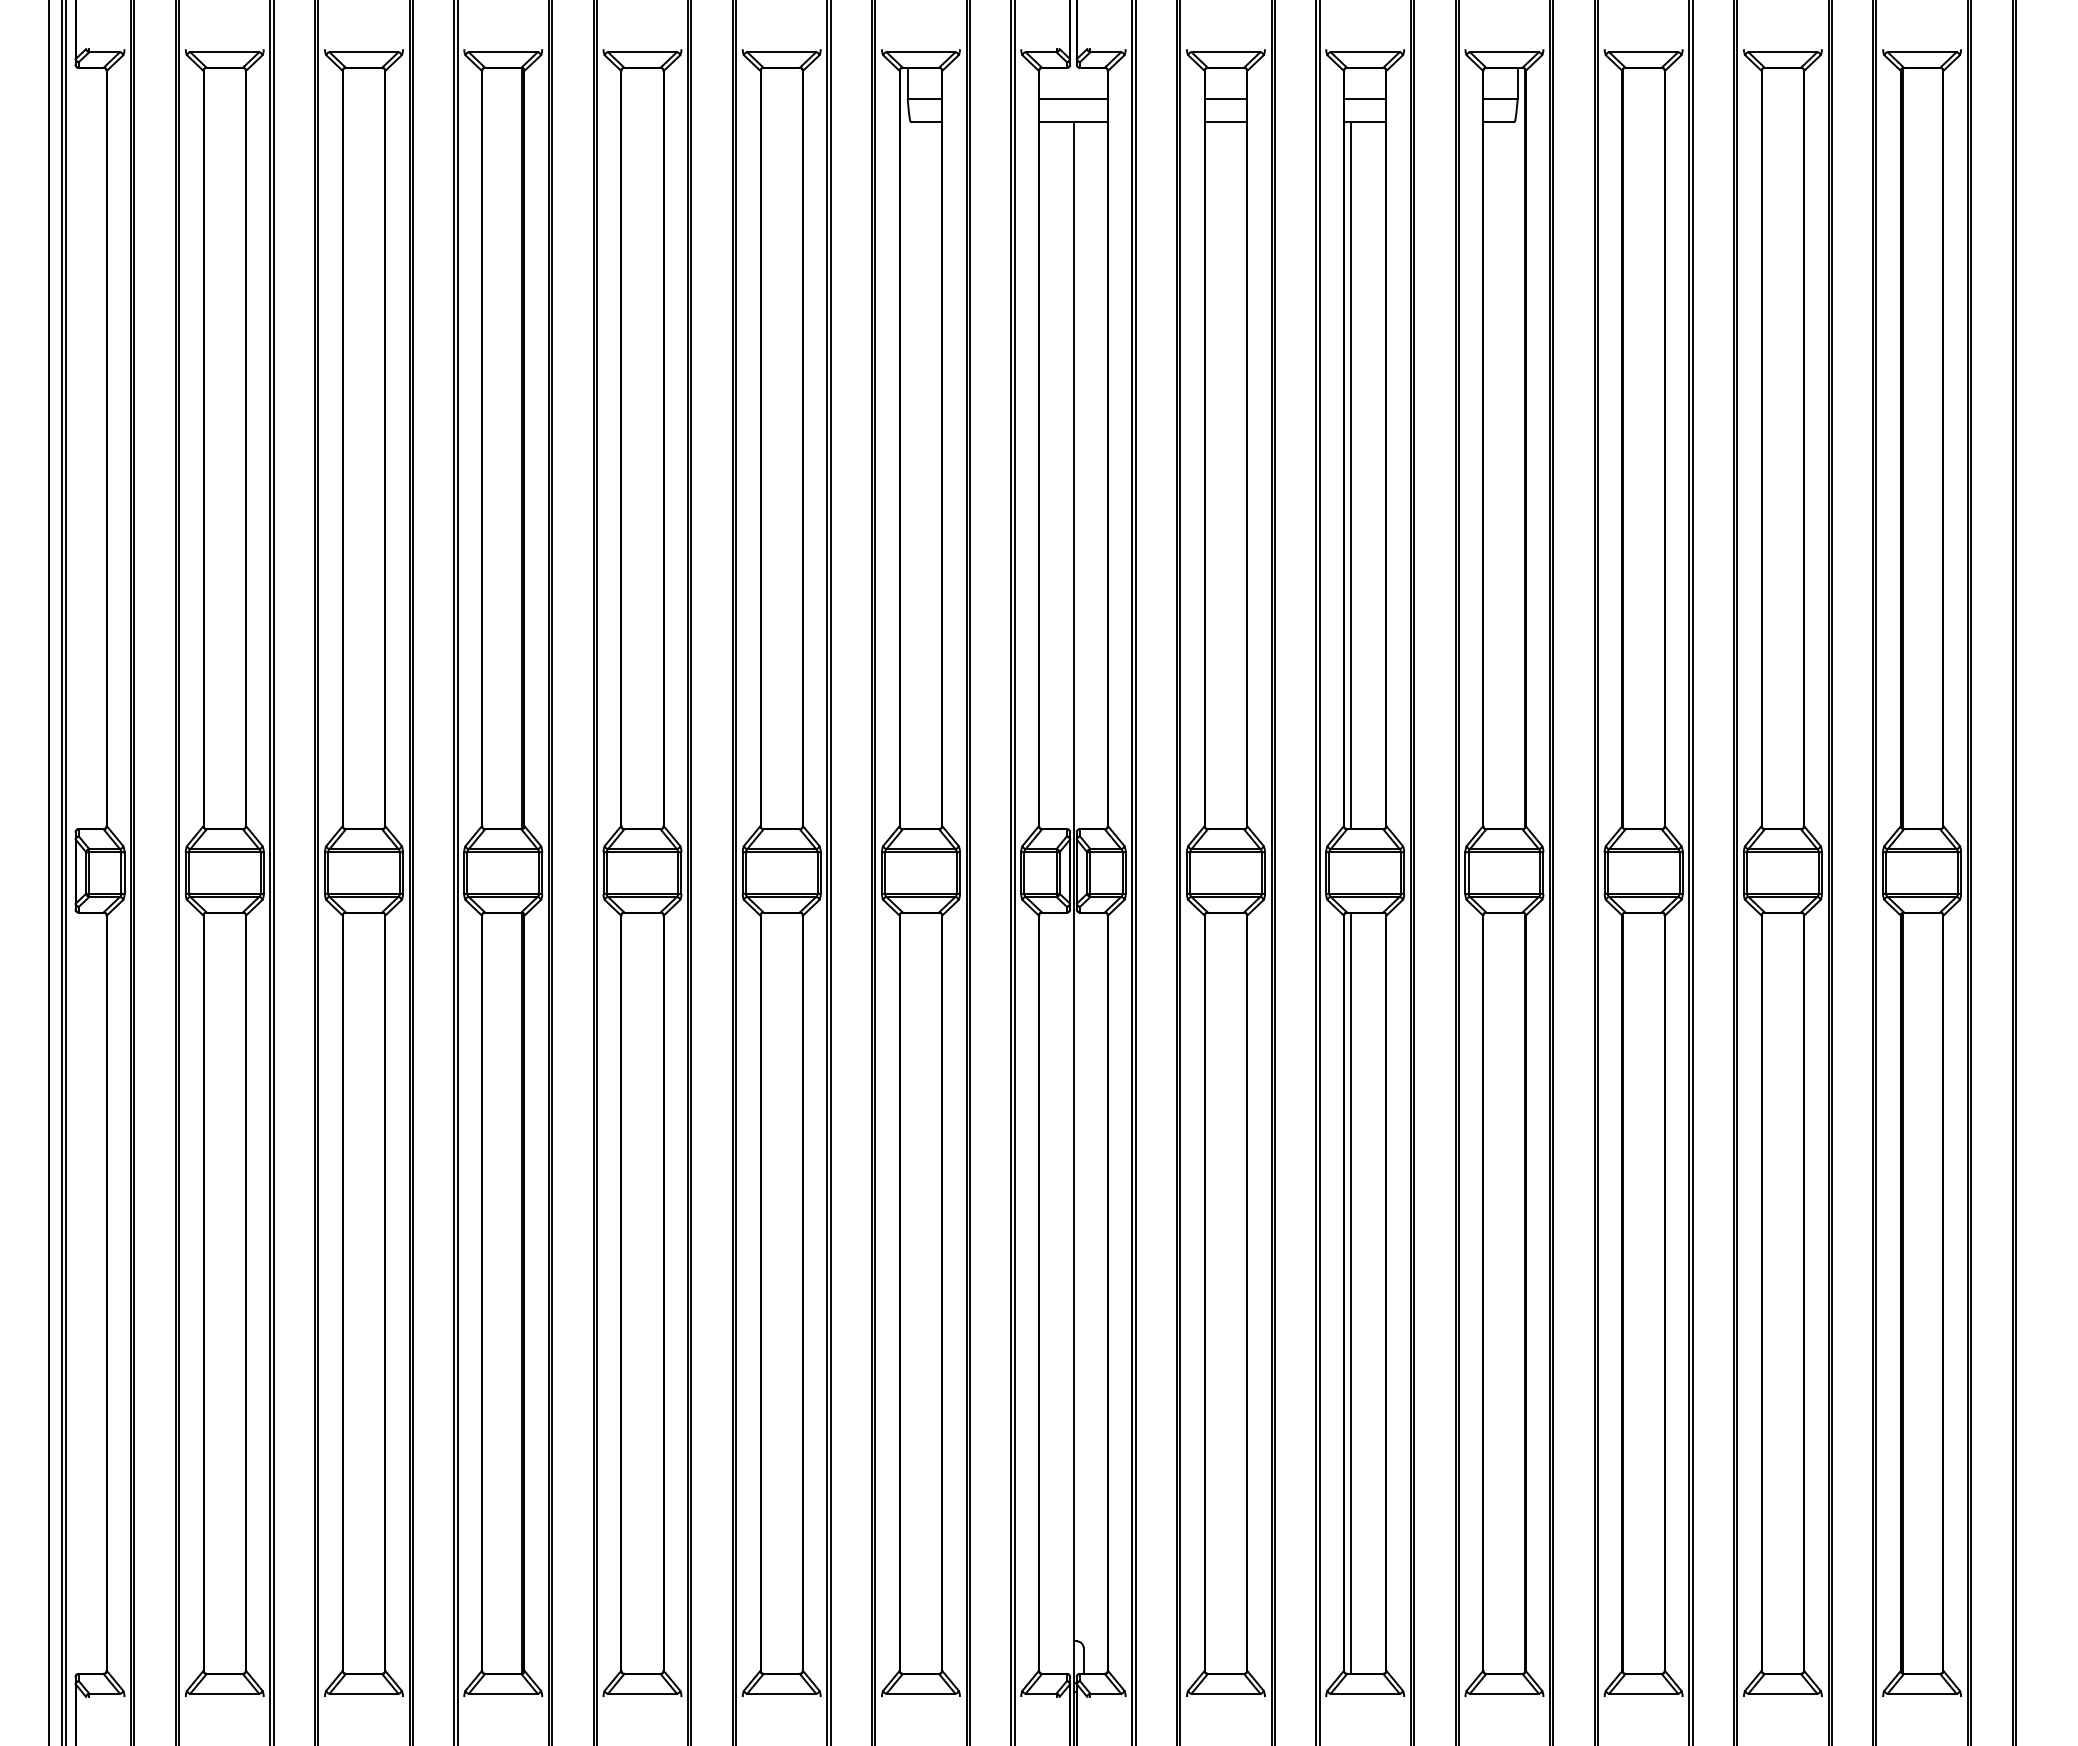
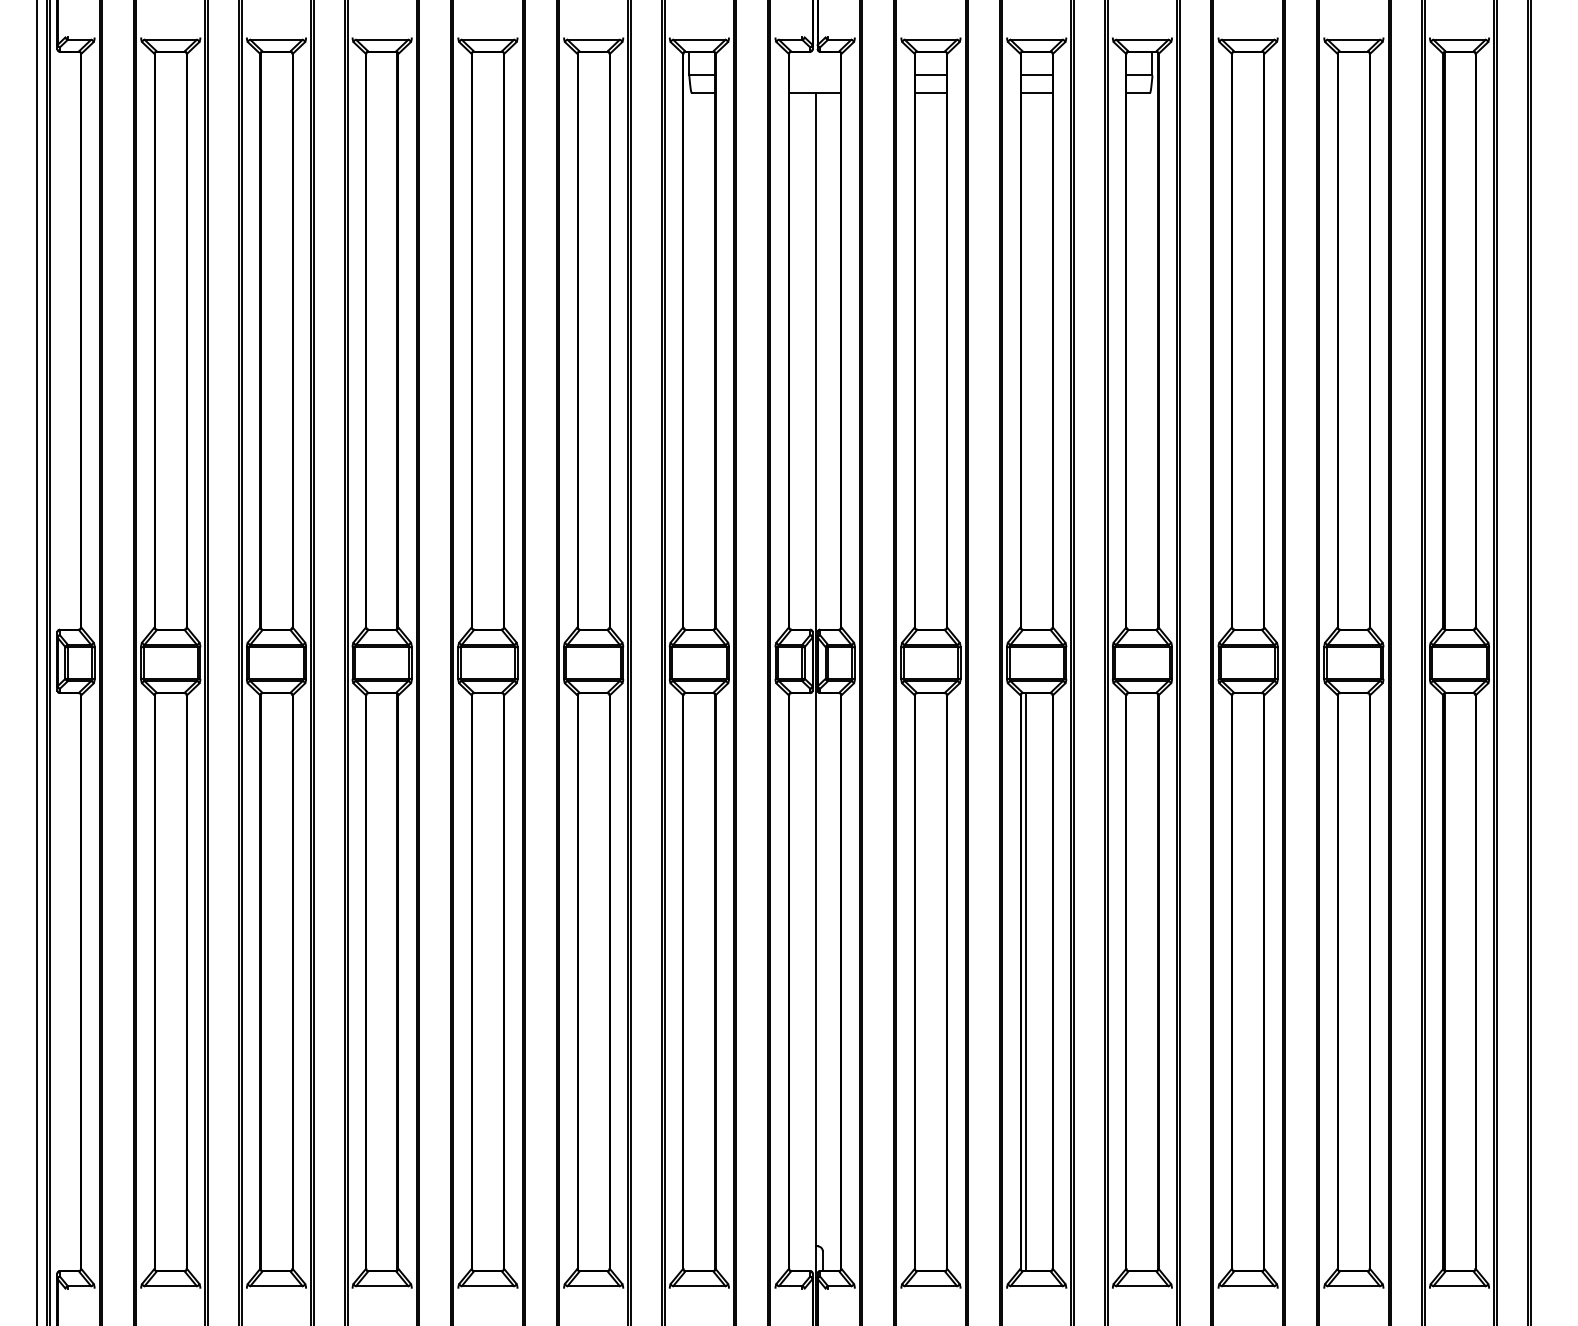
line: (1073, 99) -> (815, 75), removed
line: (1351, 475) -> (1026, 361), removed

